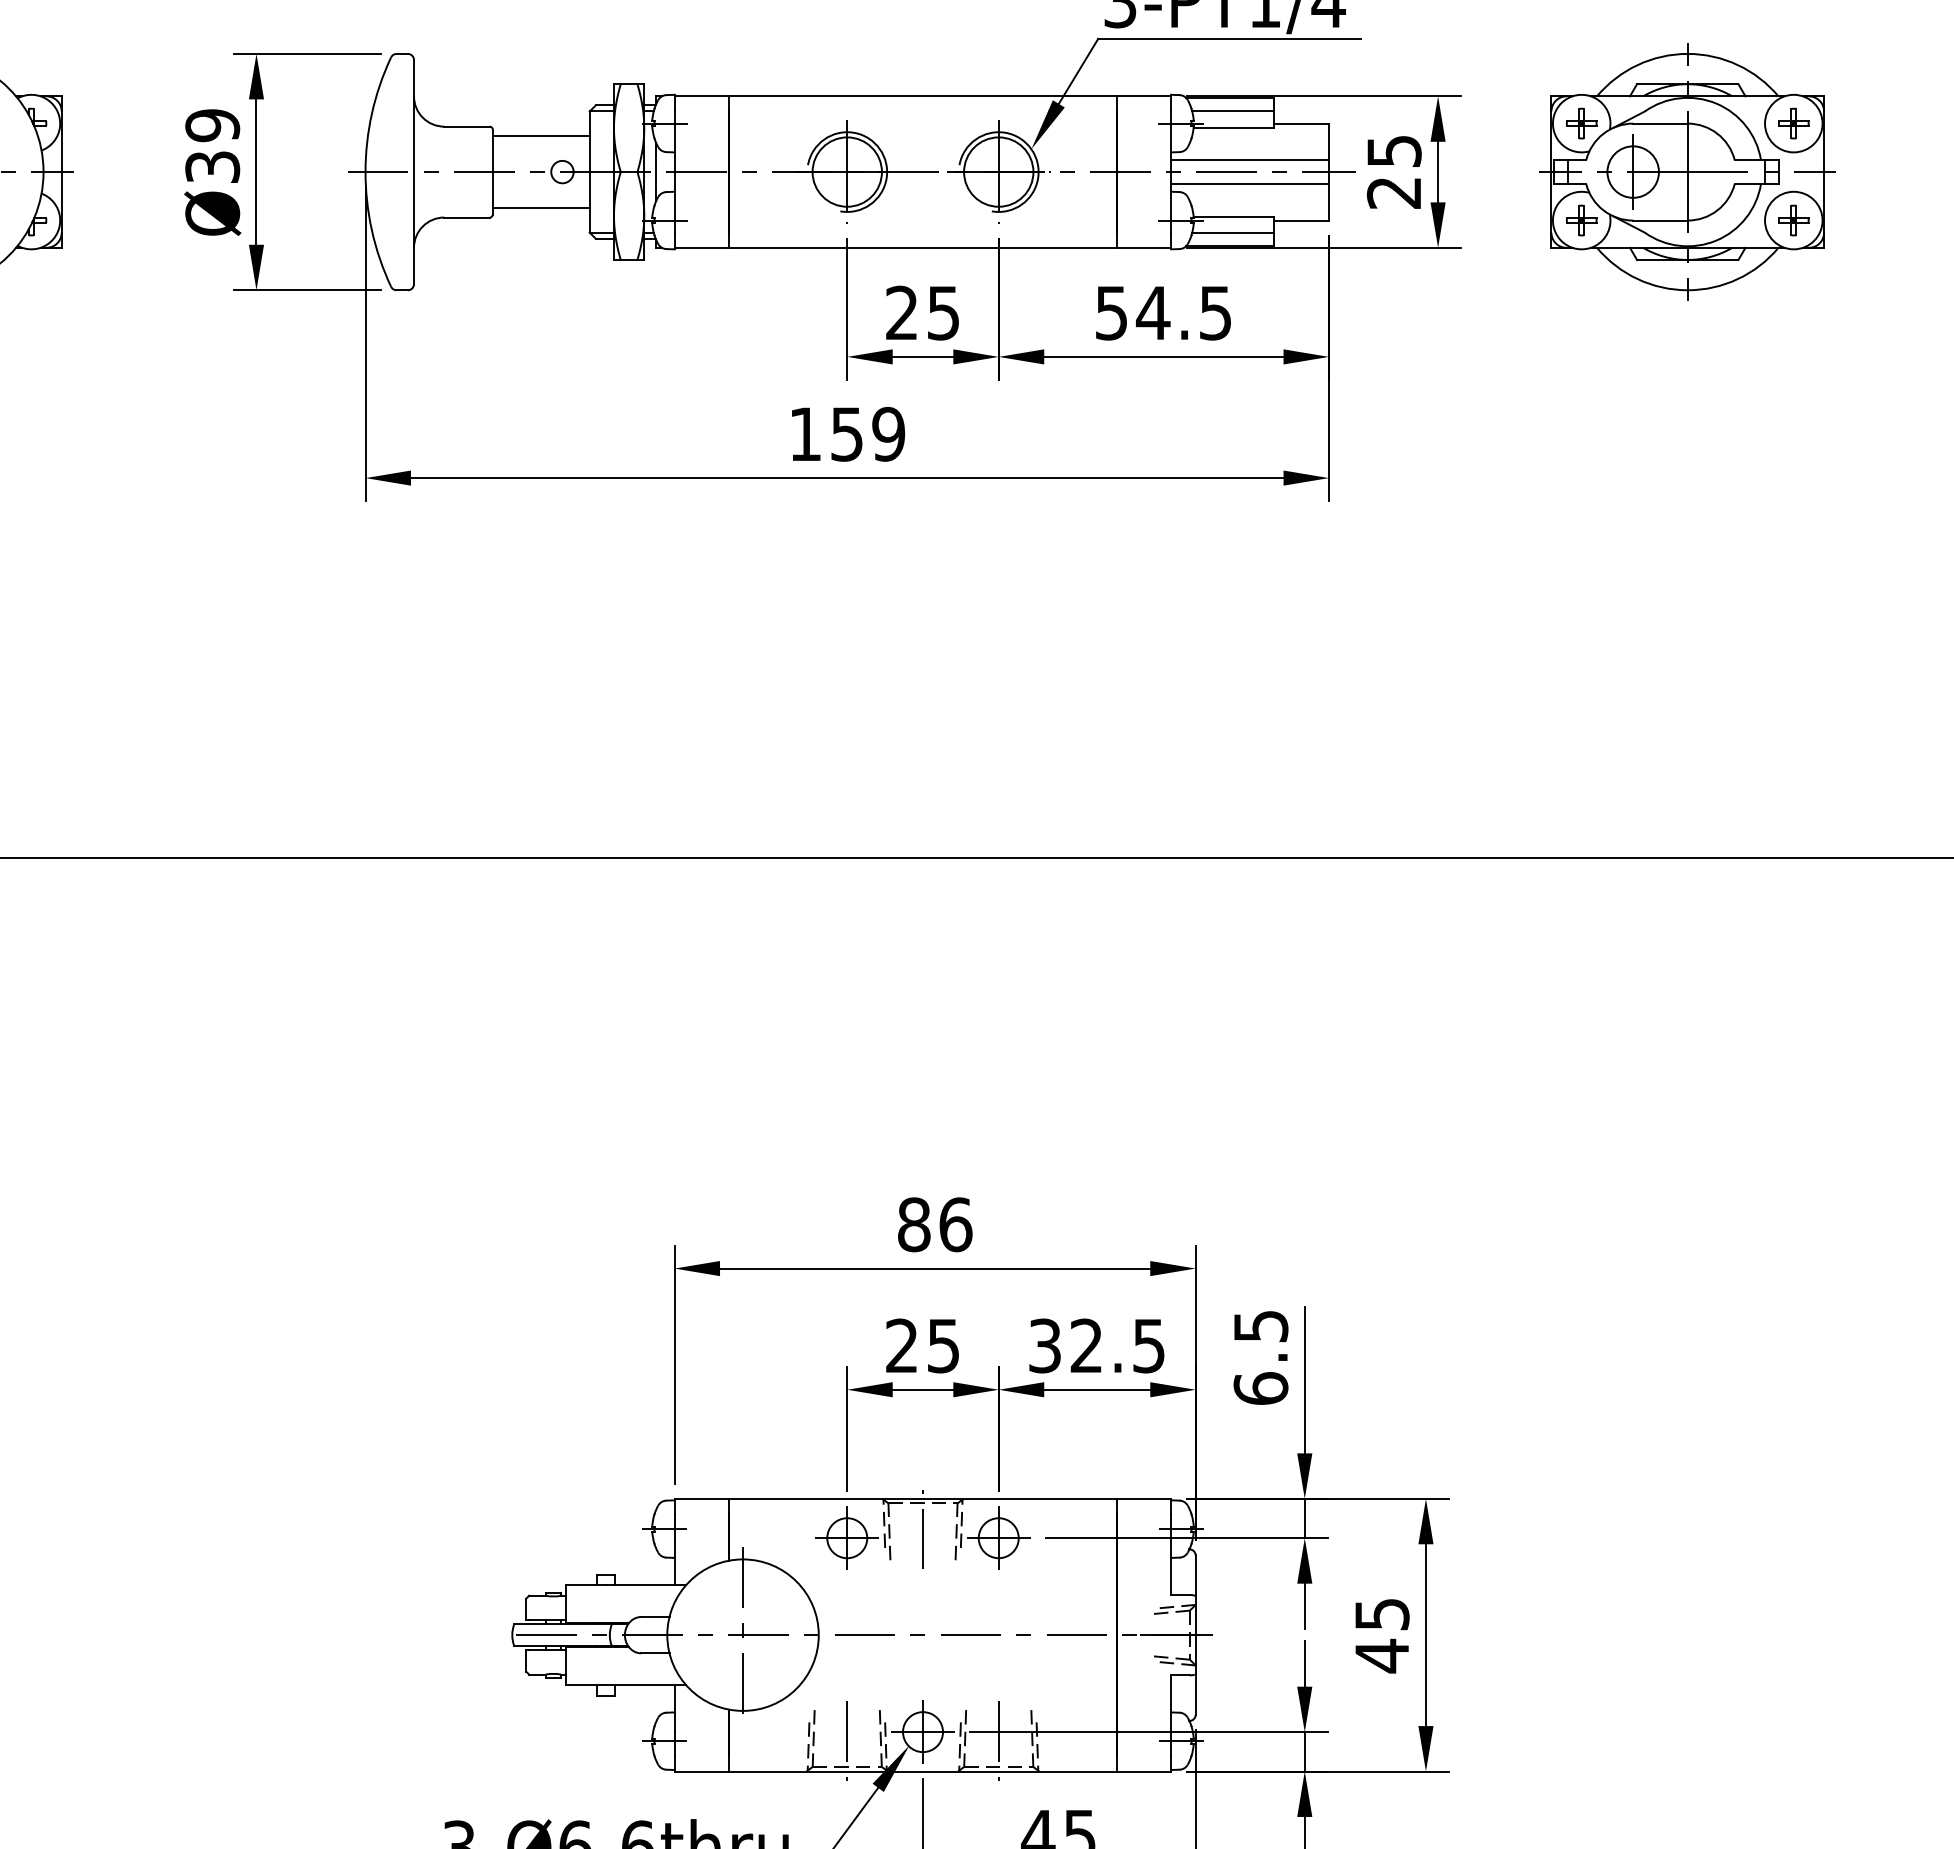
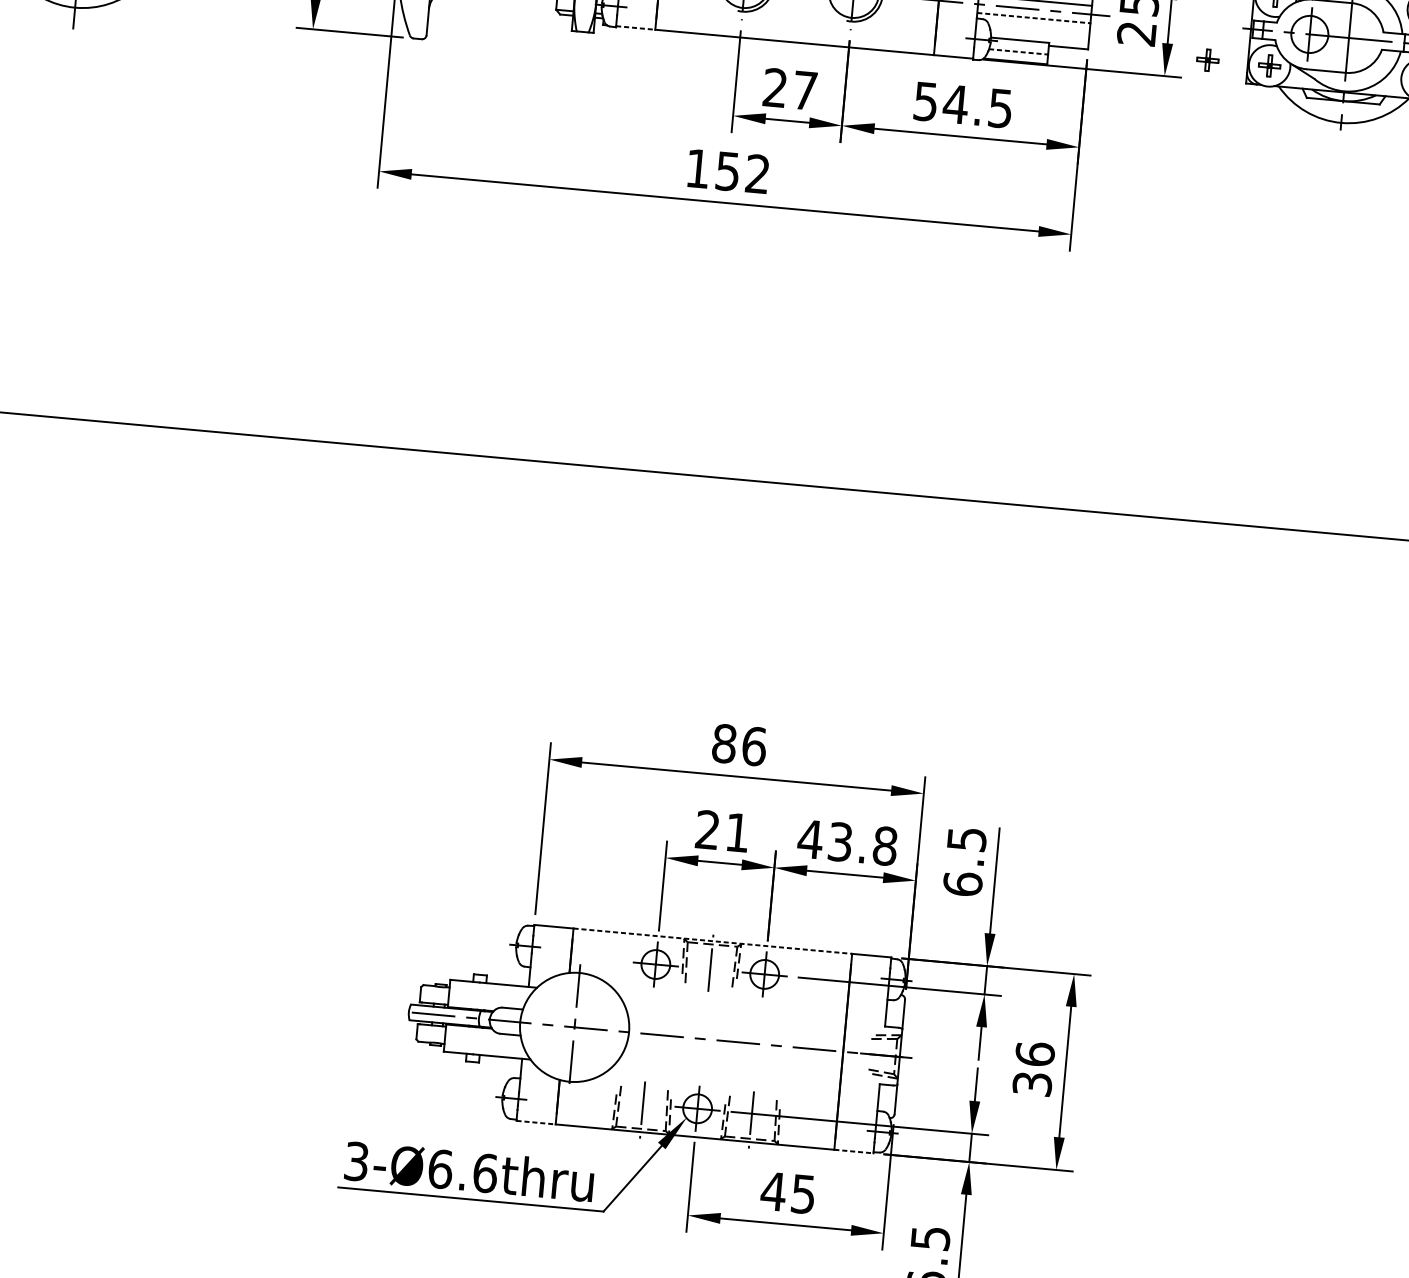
line: (1250, 184) -> (1034, 18), solid -> dashed
part: (1495, 220) -> (1207, 60), added
line: (1233, 232) -> (1018, 51), solid -> dashed
line: (702, 247) -> (636, 27), solid -> dashed
text: (943, 313) -> (805, 90), 25 -> 27
text: (888, 434) -> (757, 174), 159 -> 152
text: (1096, 1345) -> (847, 842), 32.5 -> 43.8
text: (943, 1346) -> (737, 833), 25 -> 21
line: (923, 1498) -> (713, 940), solid -> dashed
text: (1381, 1635) -> (1033, 1069), 45 -> 36
line: (702, 1771) -> (536, 1122), solid -> dashed
line: (1144, 1771) -> (854, 1151), solid -> dashed

